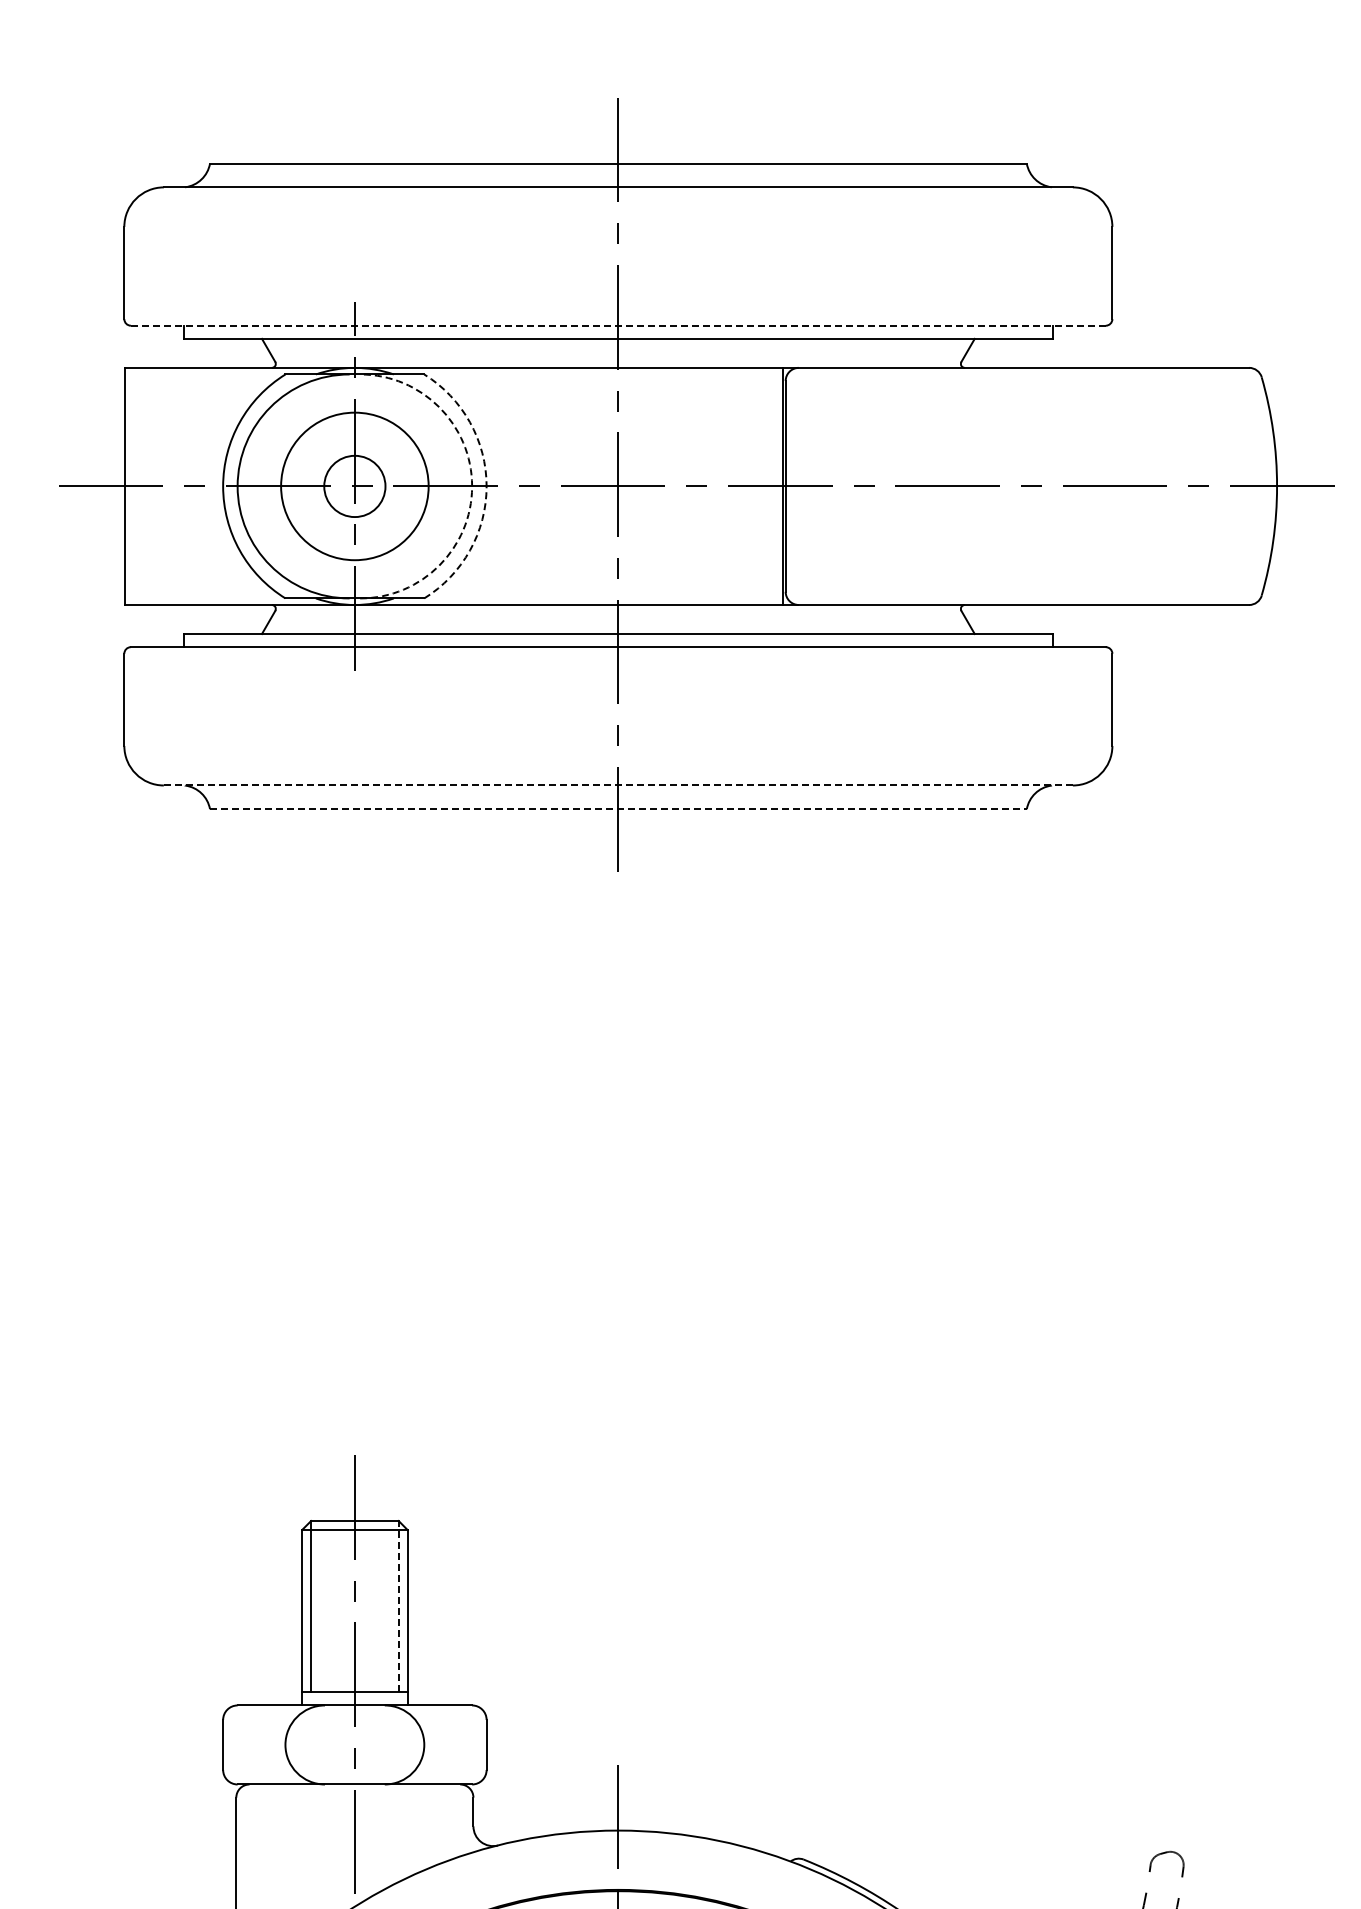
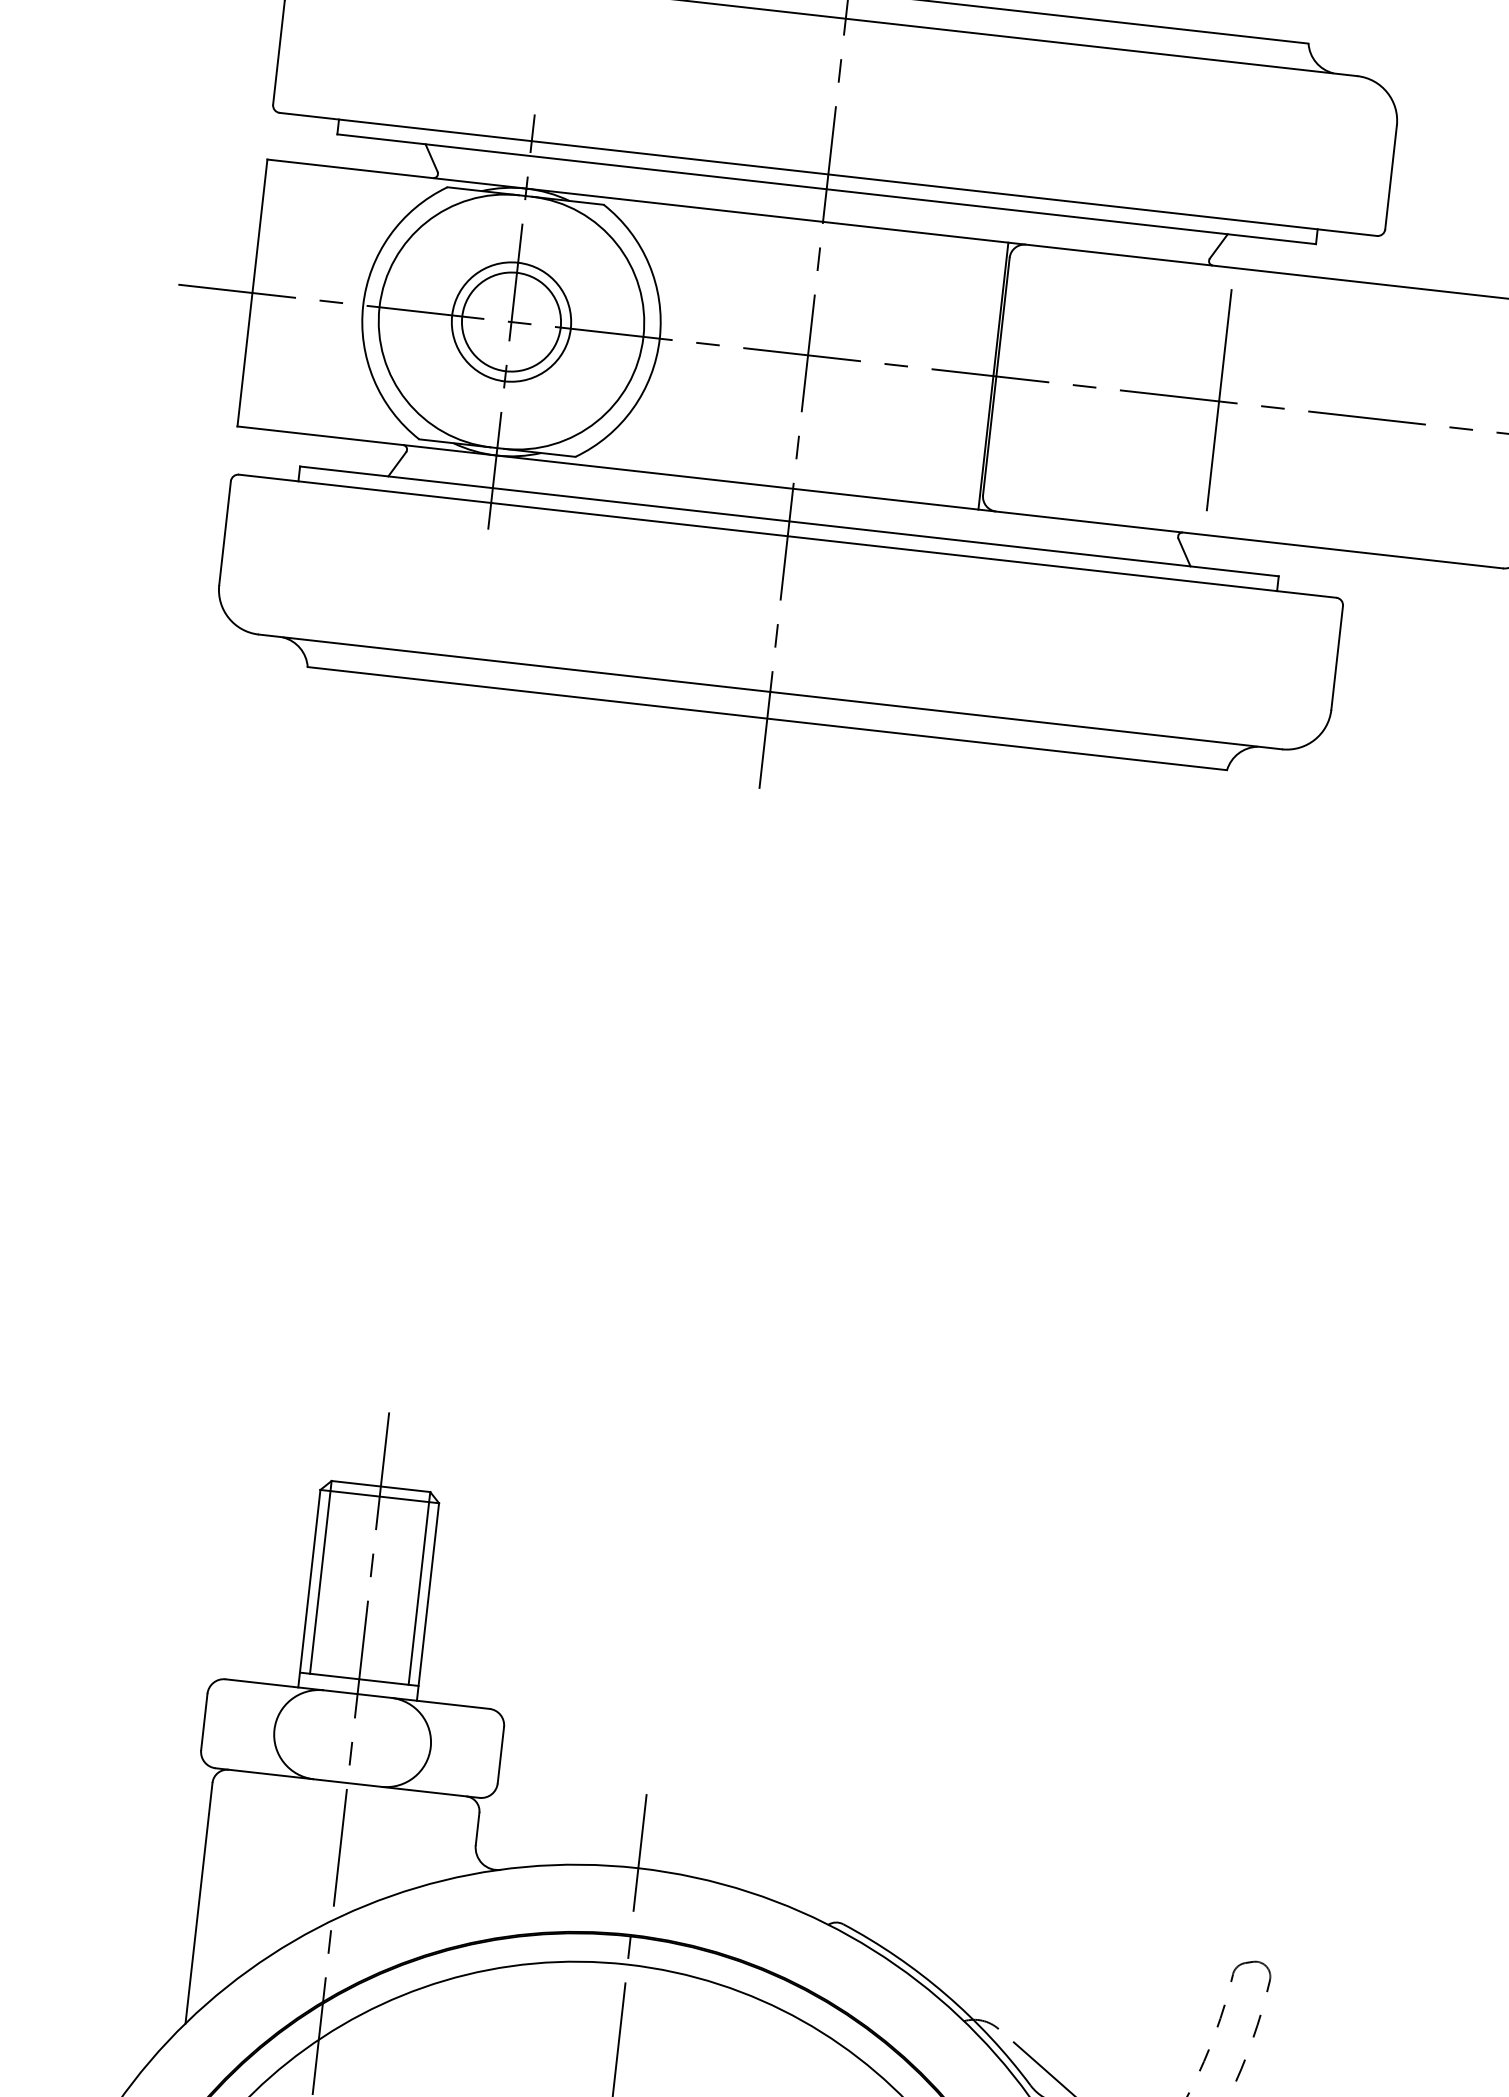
line: (618, 325) -> (828, 174), dashed -> solid
line: (983, 485) -> (1219, 400), added
circle: (354, 486) -> (511, 322), size x0.71
circle: (354, 486) -> (511, 322), size x1.43
arc: (472, 486) -> (643, 336), dashed -> solid
arc: (486, 486) -> (659, 338), dashed -> solid
line: (618, 785) -> (770, 691), dashed -> solid
line: (618, 809) -> (767, 718), dashed -> solid
line: (398, 1606) -> (419, 1588), dashed -> solid

